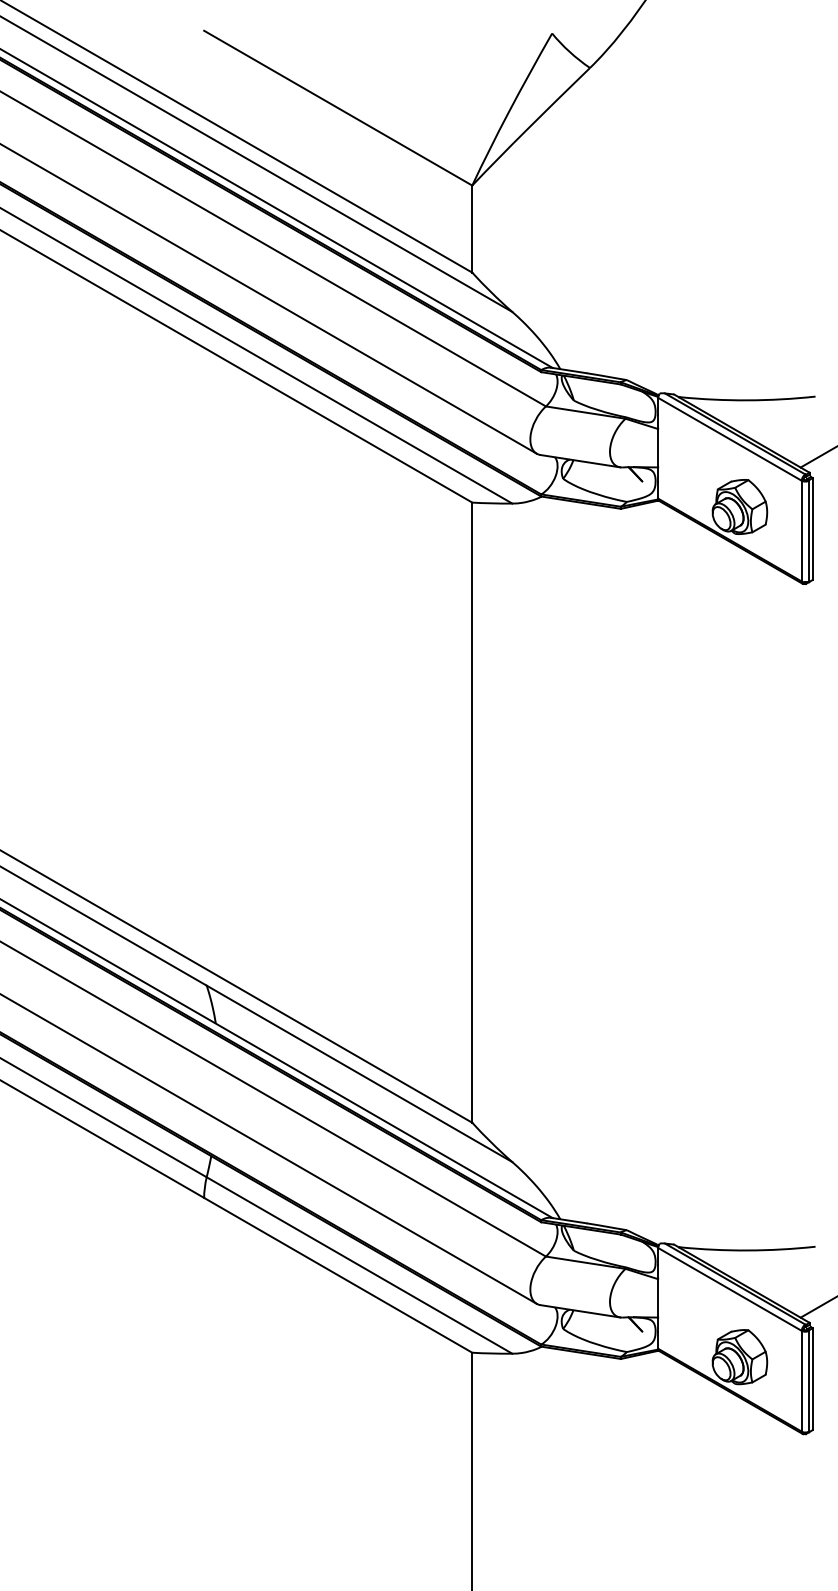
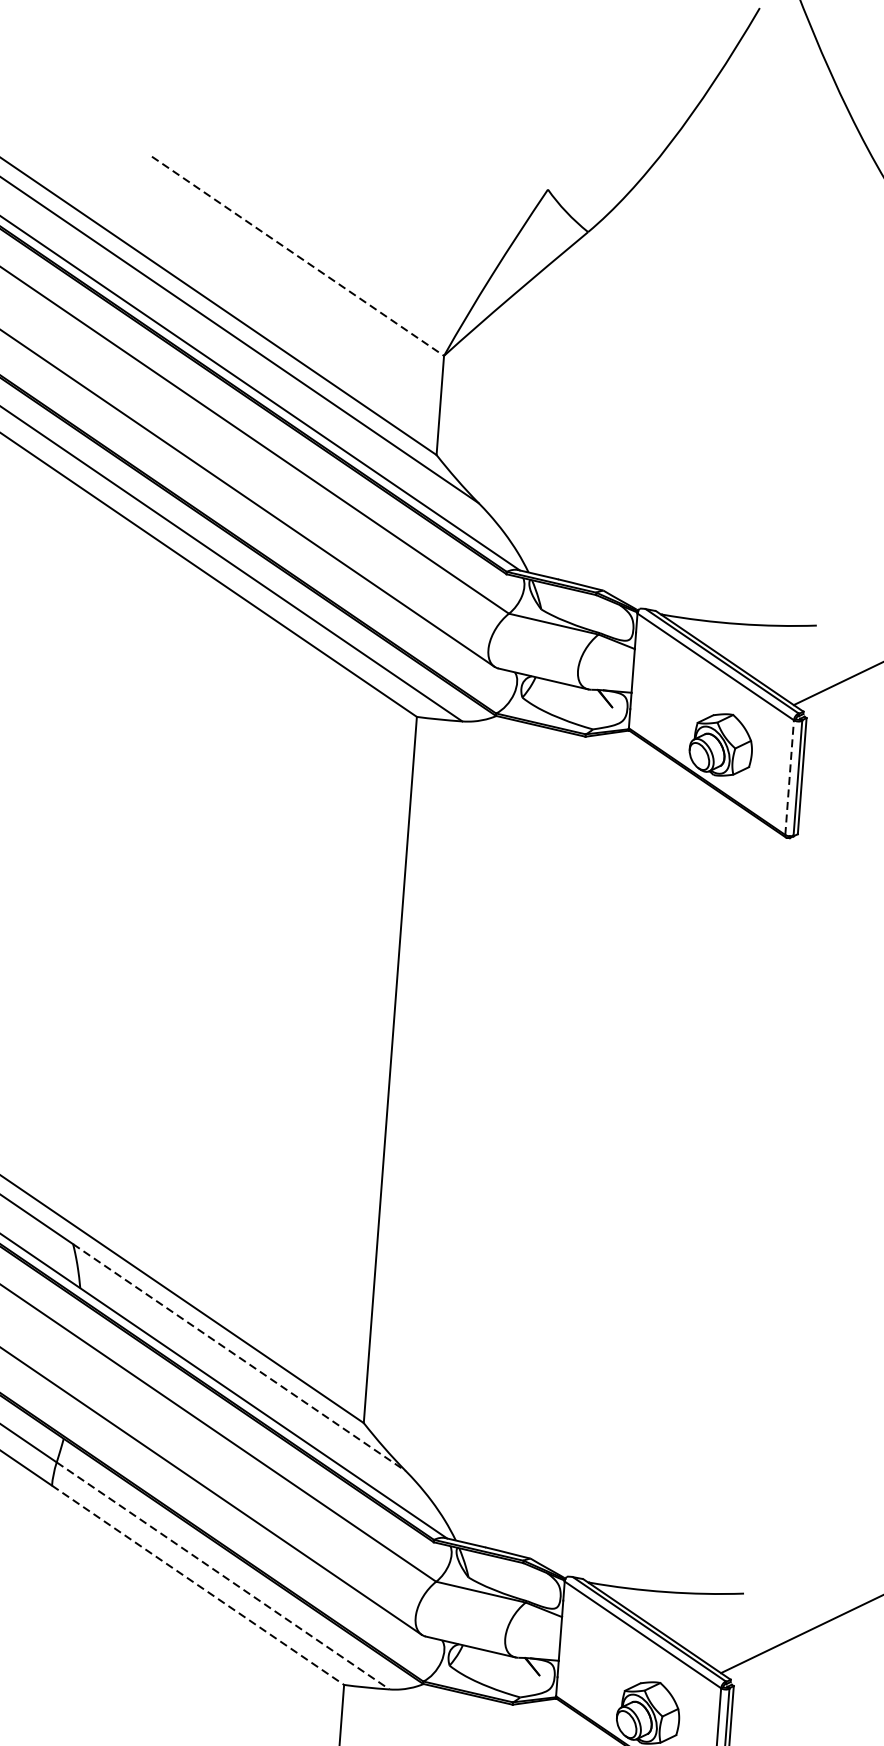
line: (338, 108) -> (298, 256), solid -> dashed
line: (801, 530) -> (789, 776), solid -> dashed
line: (359, 1074) -> (239, 1358), solid -> dashed
line: (359, 1265) -> (223, 1575), solid -> dashed
line: (338, 1275) -> (198, 1585), solid -> dashed

